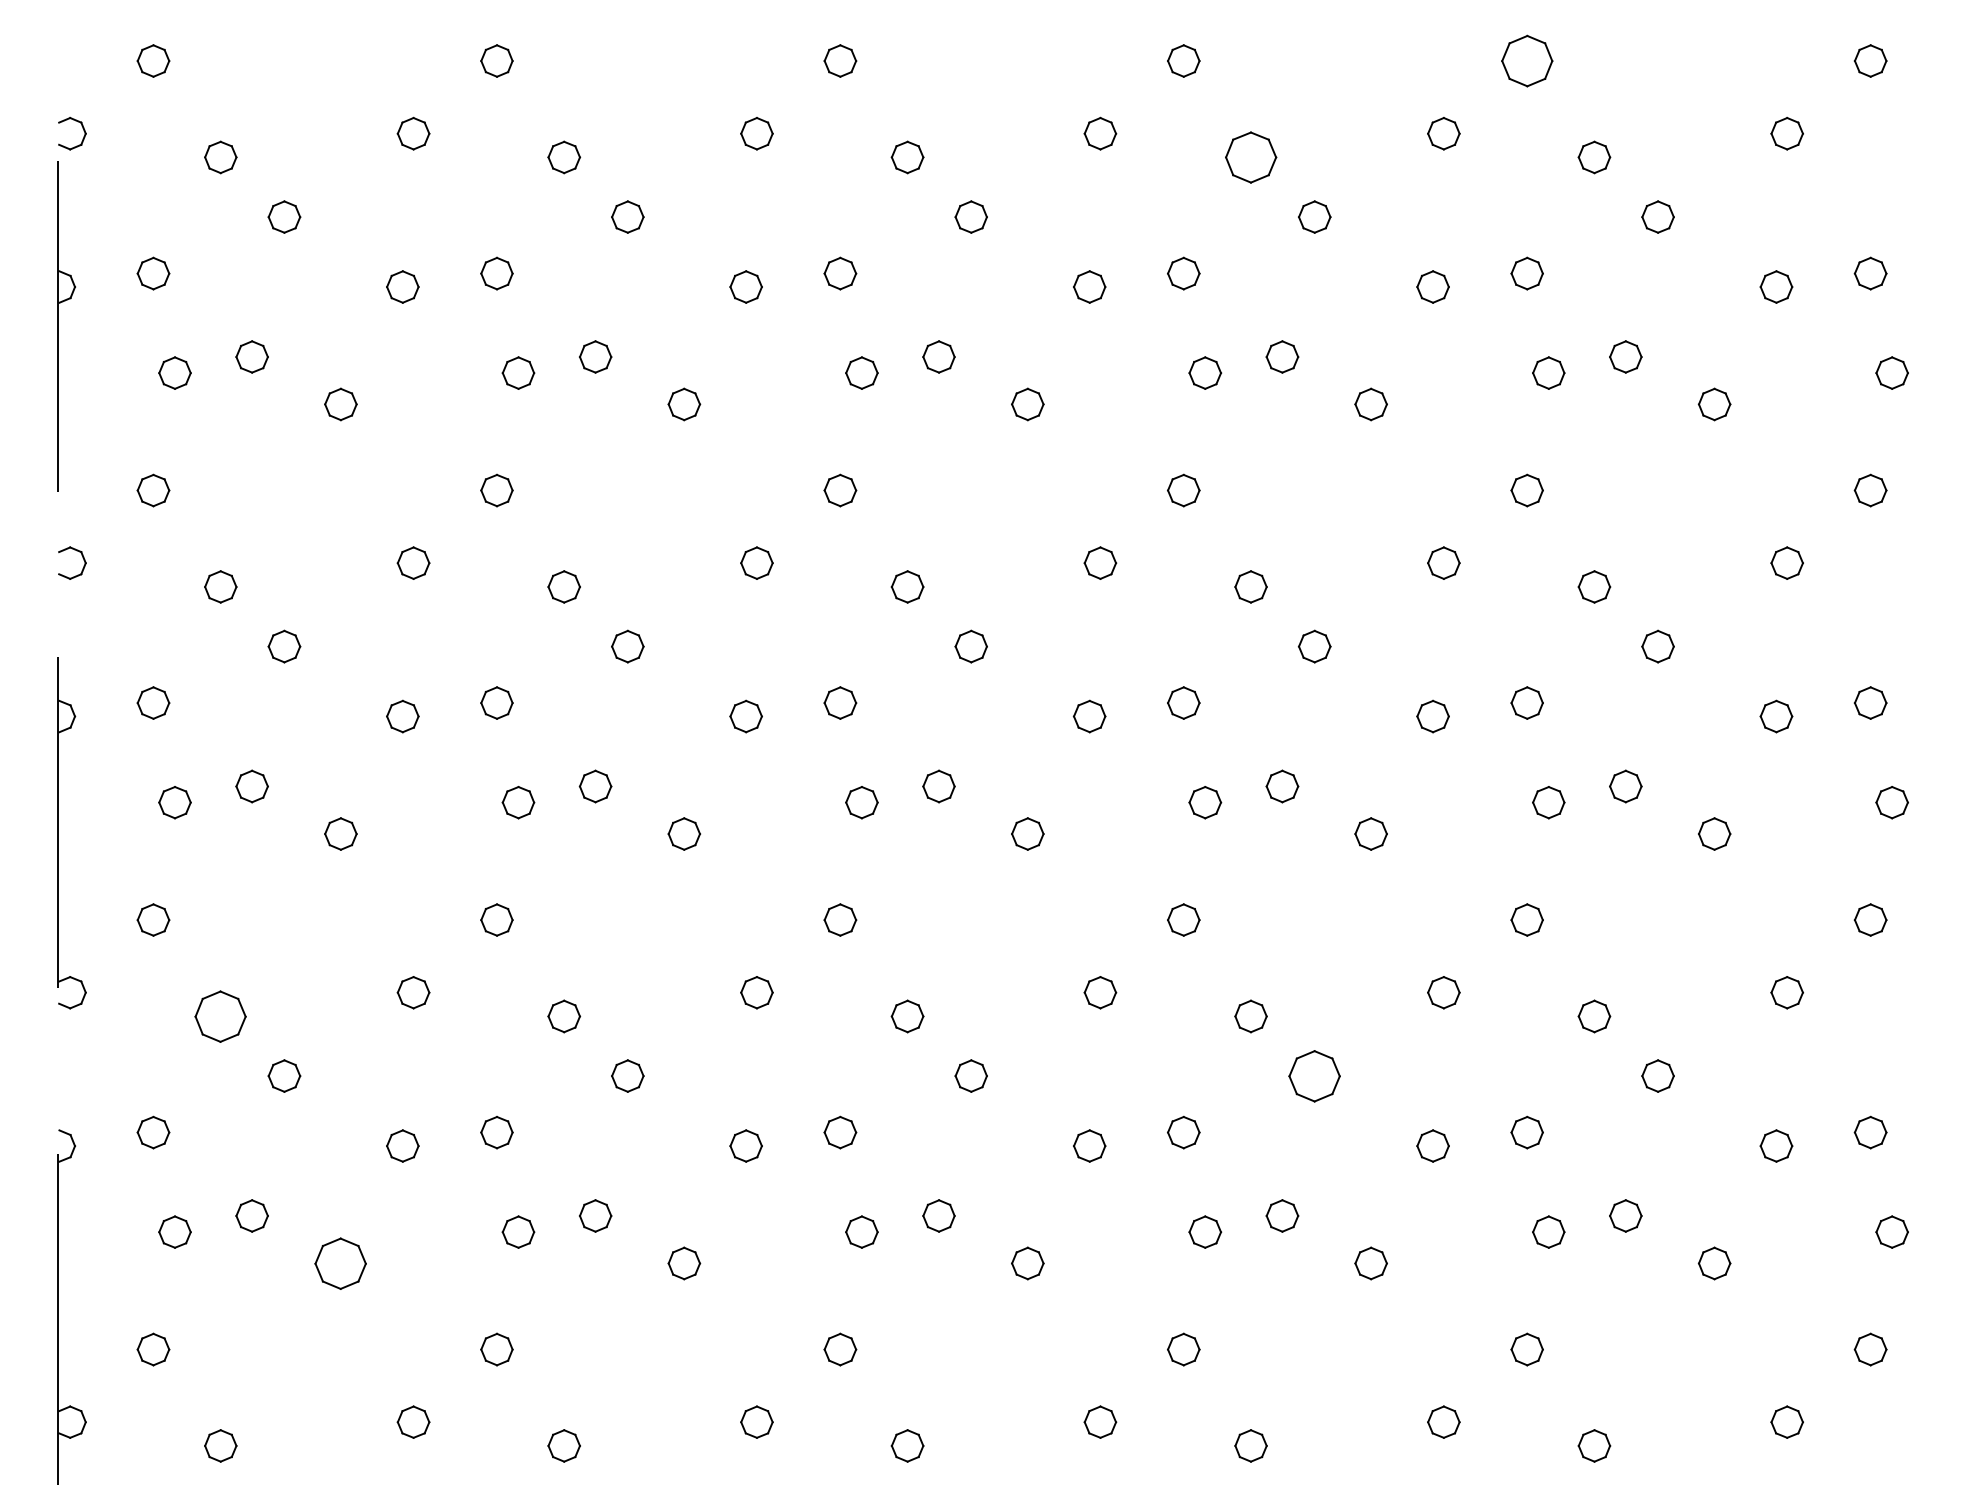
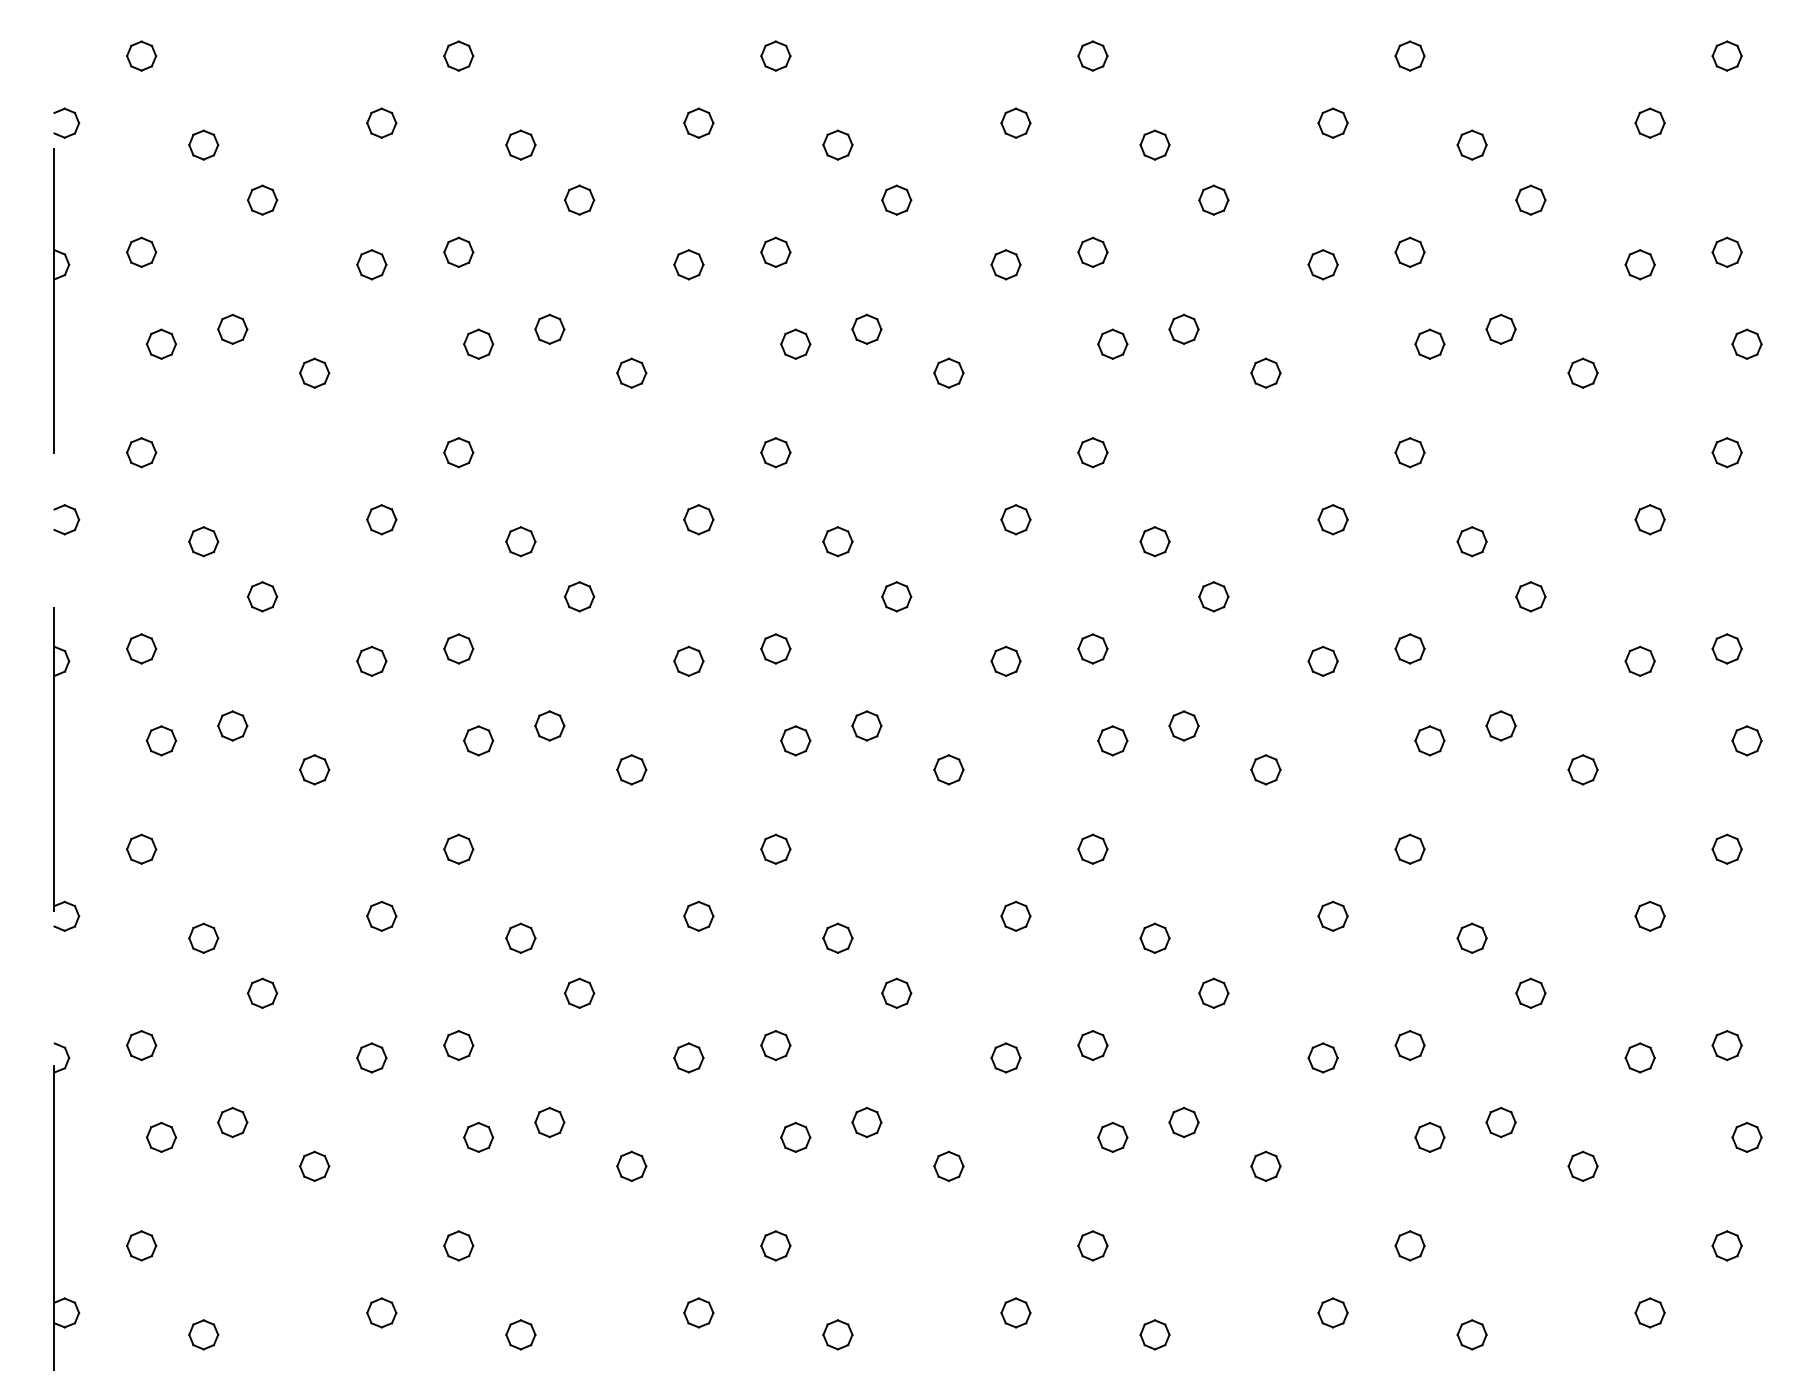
part: (1526, 60) -> (1409, 55), size x0.62
part: (1250, 156) -> (1154, 144), size x0.62
part: (220, 1015) -> (203, 937), size x0.62
part: (1314, 1075) -> (1213, 992), size x0.62
part: (340, 1262) -> (314, 1165), size x0.62

